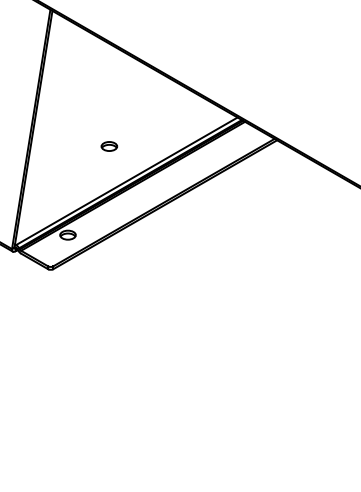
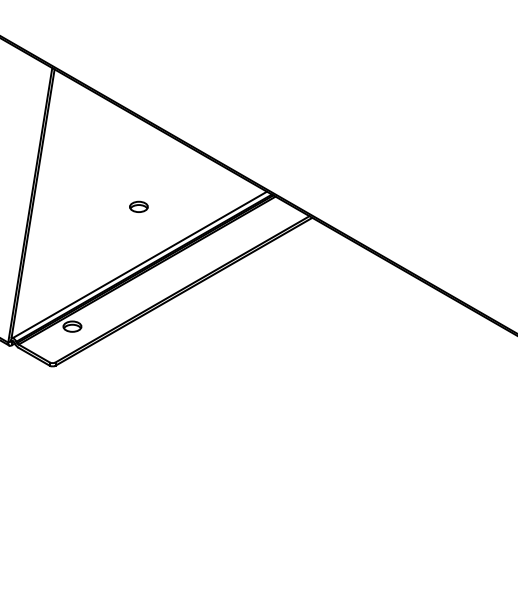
part: (109, 146) -> (138, 206), moved

